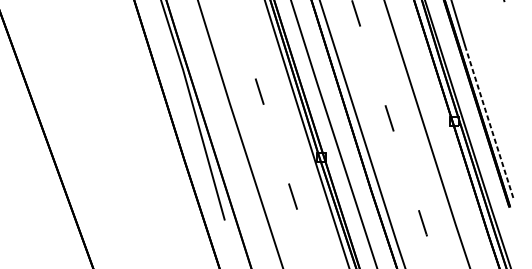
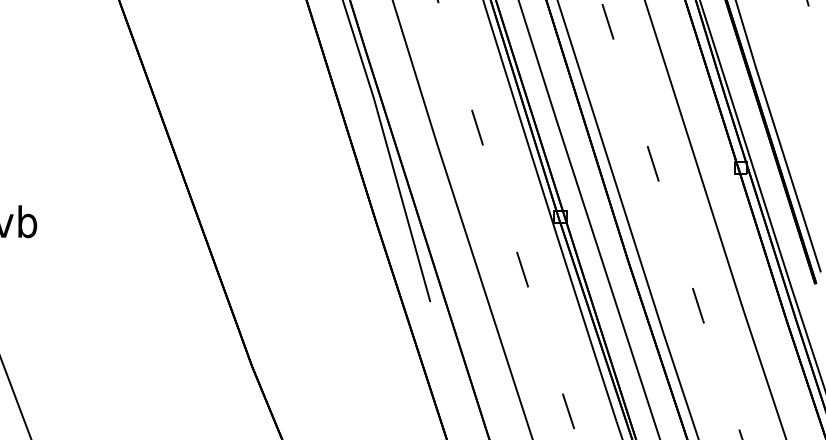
line: (489, 122) -> (788, 169), dashed -> solid

